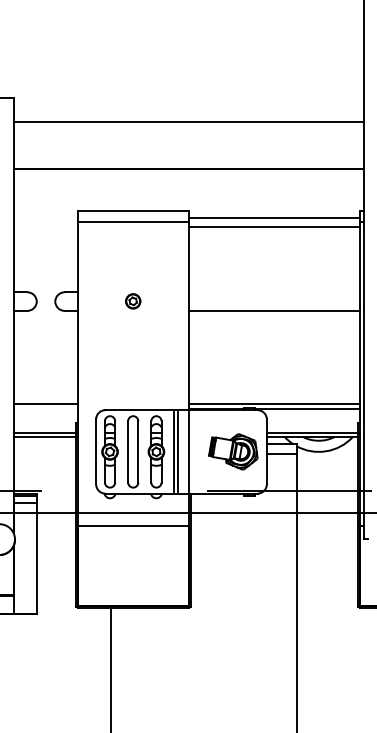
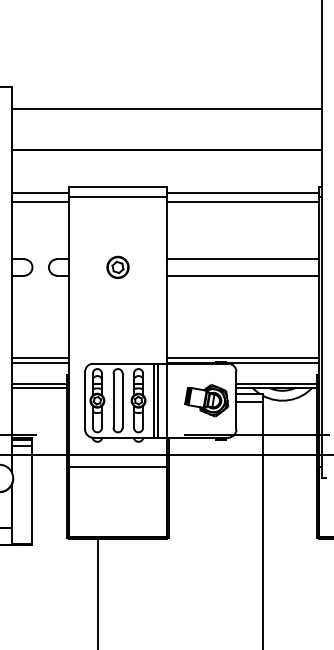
line: (44, 218) -> (39, 193), added
line: (44, 227) -> (39, 201), added
line: (273, 292) -> (242, 259), added
part: (132, 300) -> (117, 266), size x1.67
line: (44, 408) -> (39, 362), added

